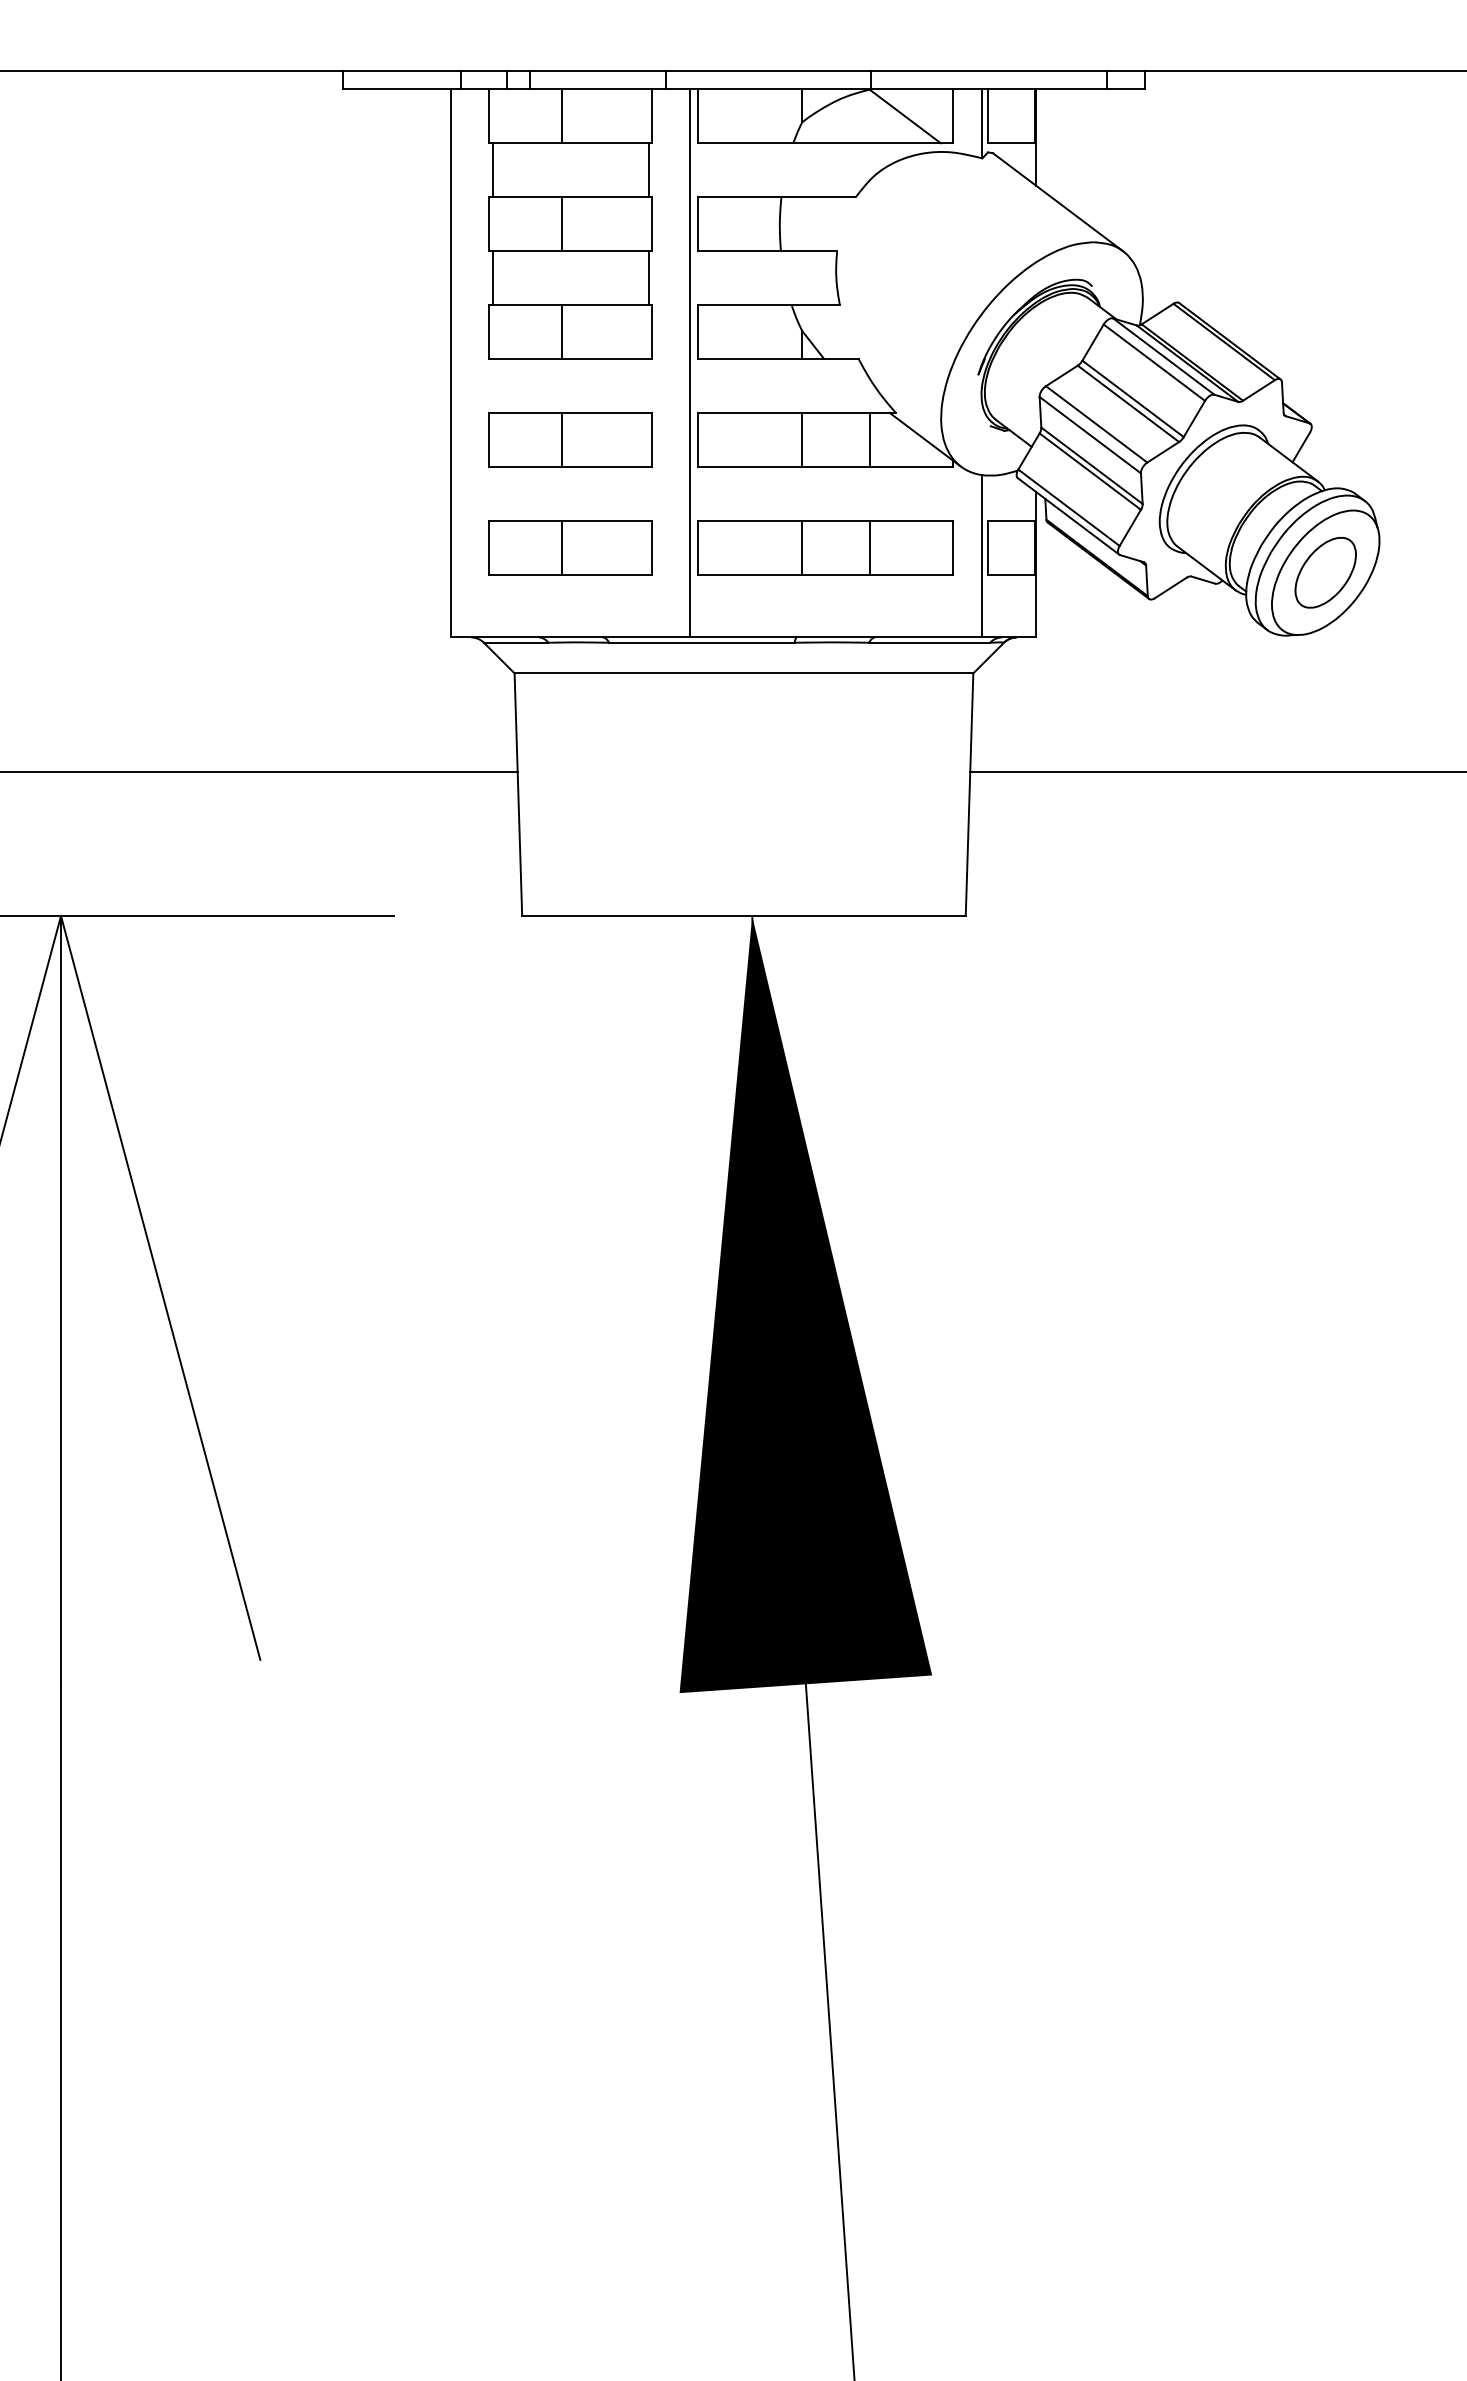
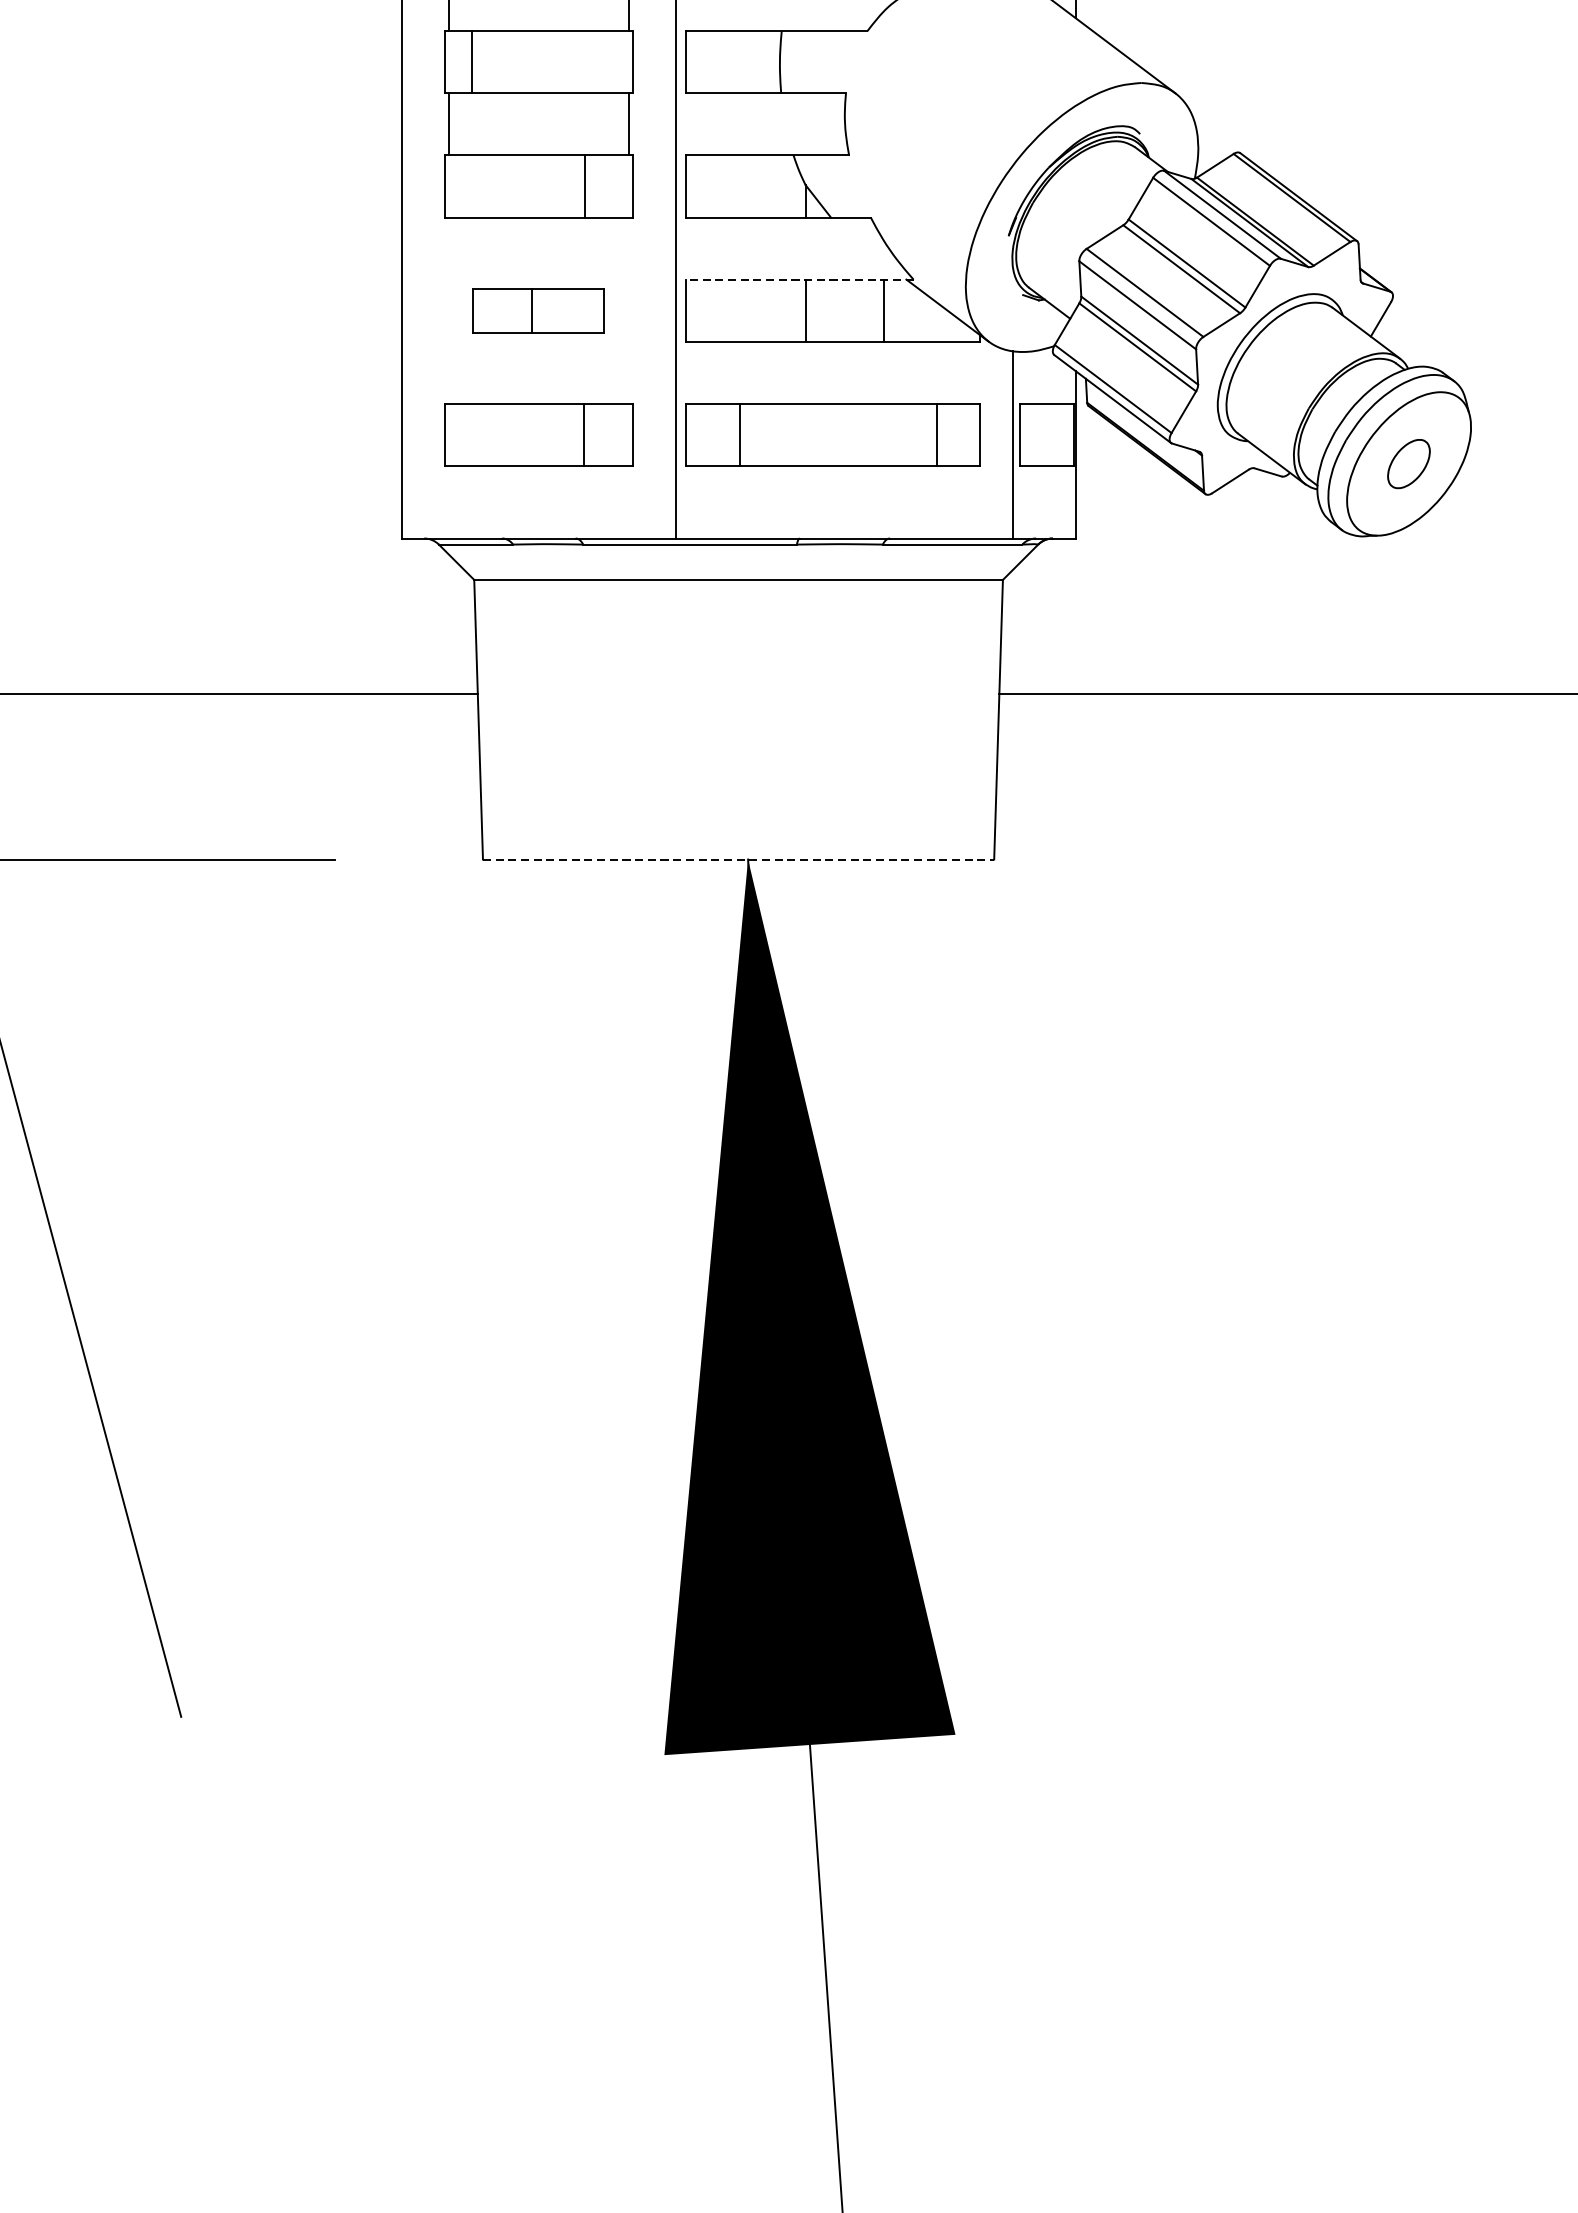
line: (562, 224) -> (471, 62), moved
line: (562, 331) -> (584, 185), moved
line: (796, 412) -> (799, 279), solid -> dashed
part: (570, 439) -> (538, 310), size x0.7
line: (562, 547) -> (583, 434), moved
line: (802, 547) -> (740, 434), moved
line: (869, 547) -> (936, 434), moved
part: (1325, 572) -> (1408, 463), size x0.6
line: (743, 916) -> (738, 860), solid -> dashed

